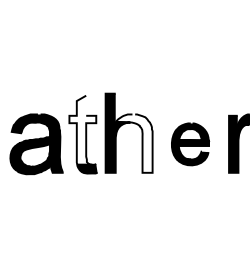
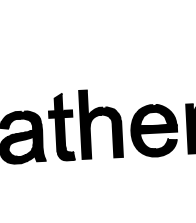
fill: (82, 129) -> (60, 122), added
fill: (133, 143) -> (105, 132), added
part: (190, 144) -> (154, 130), size x1.43

